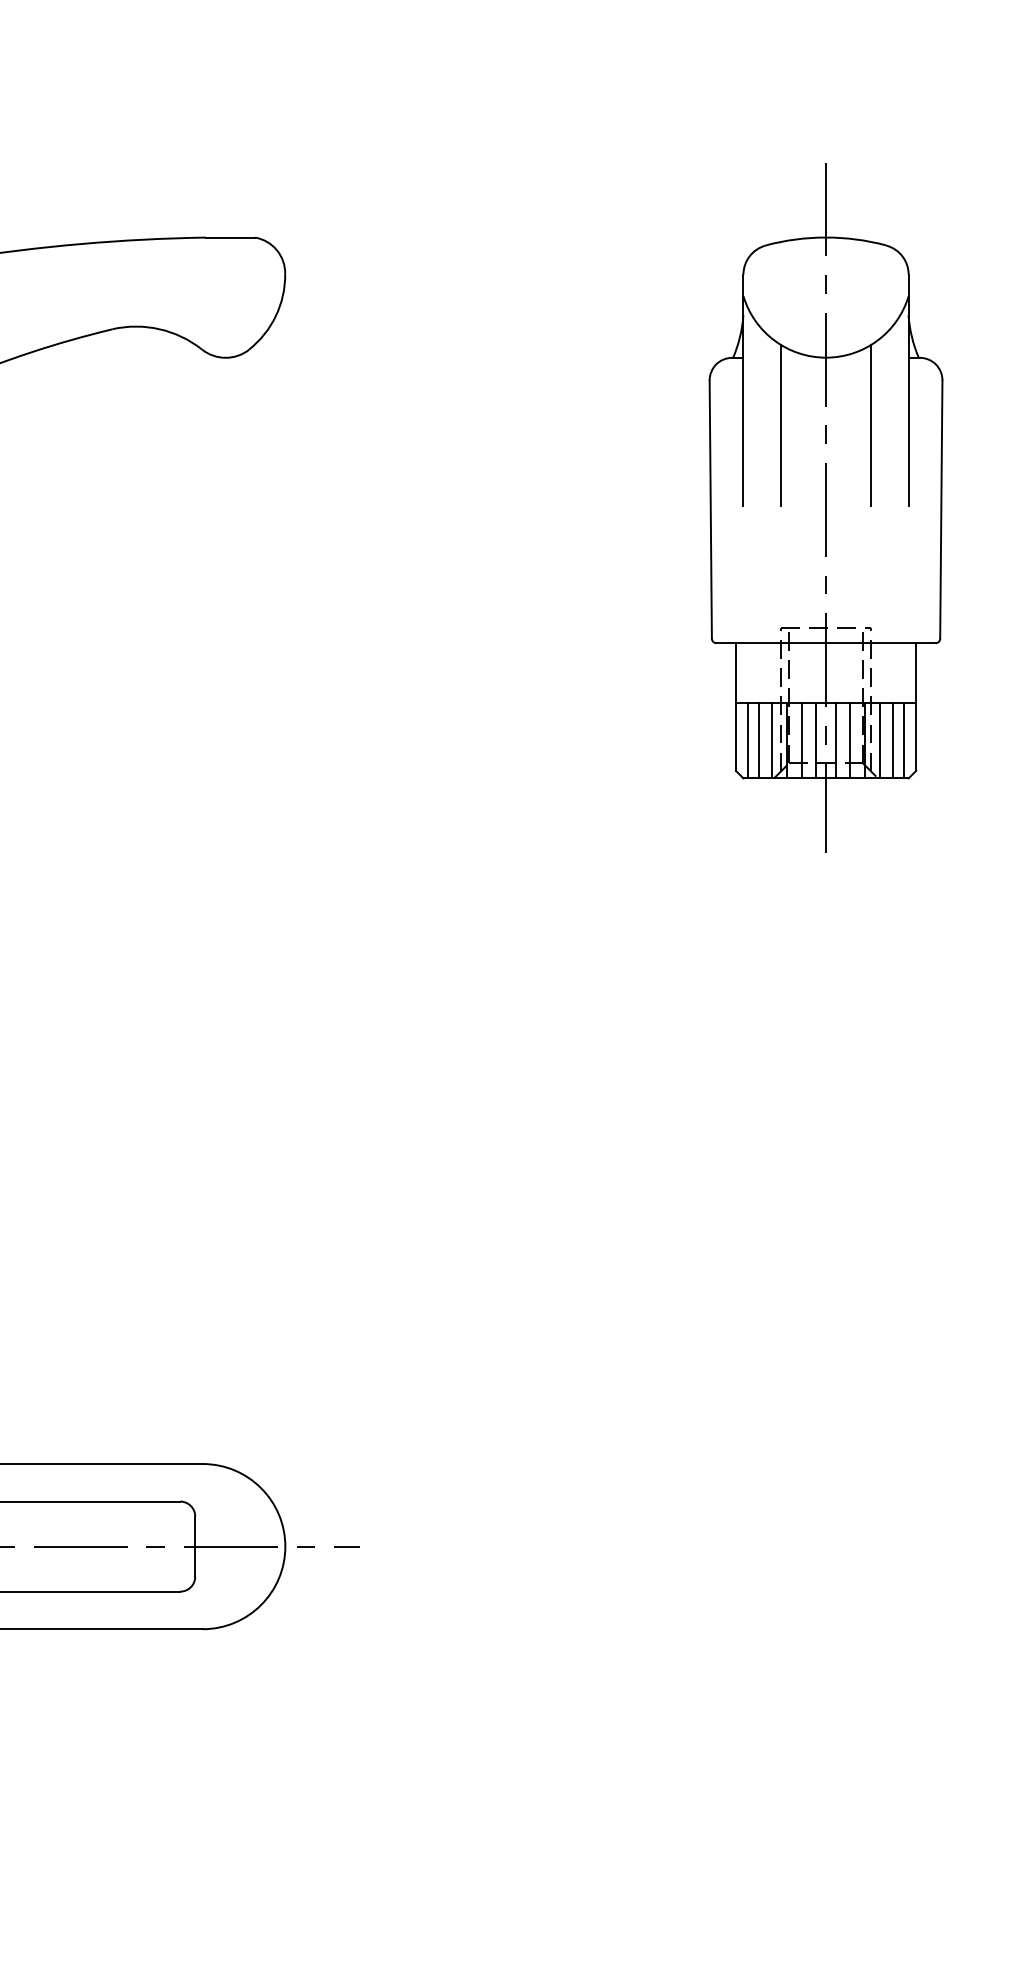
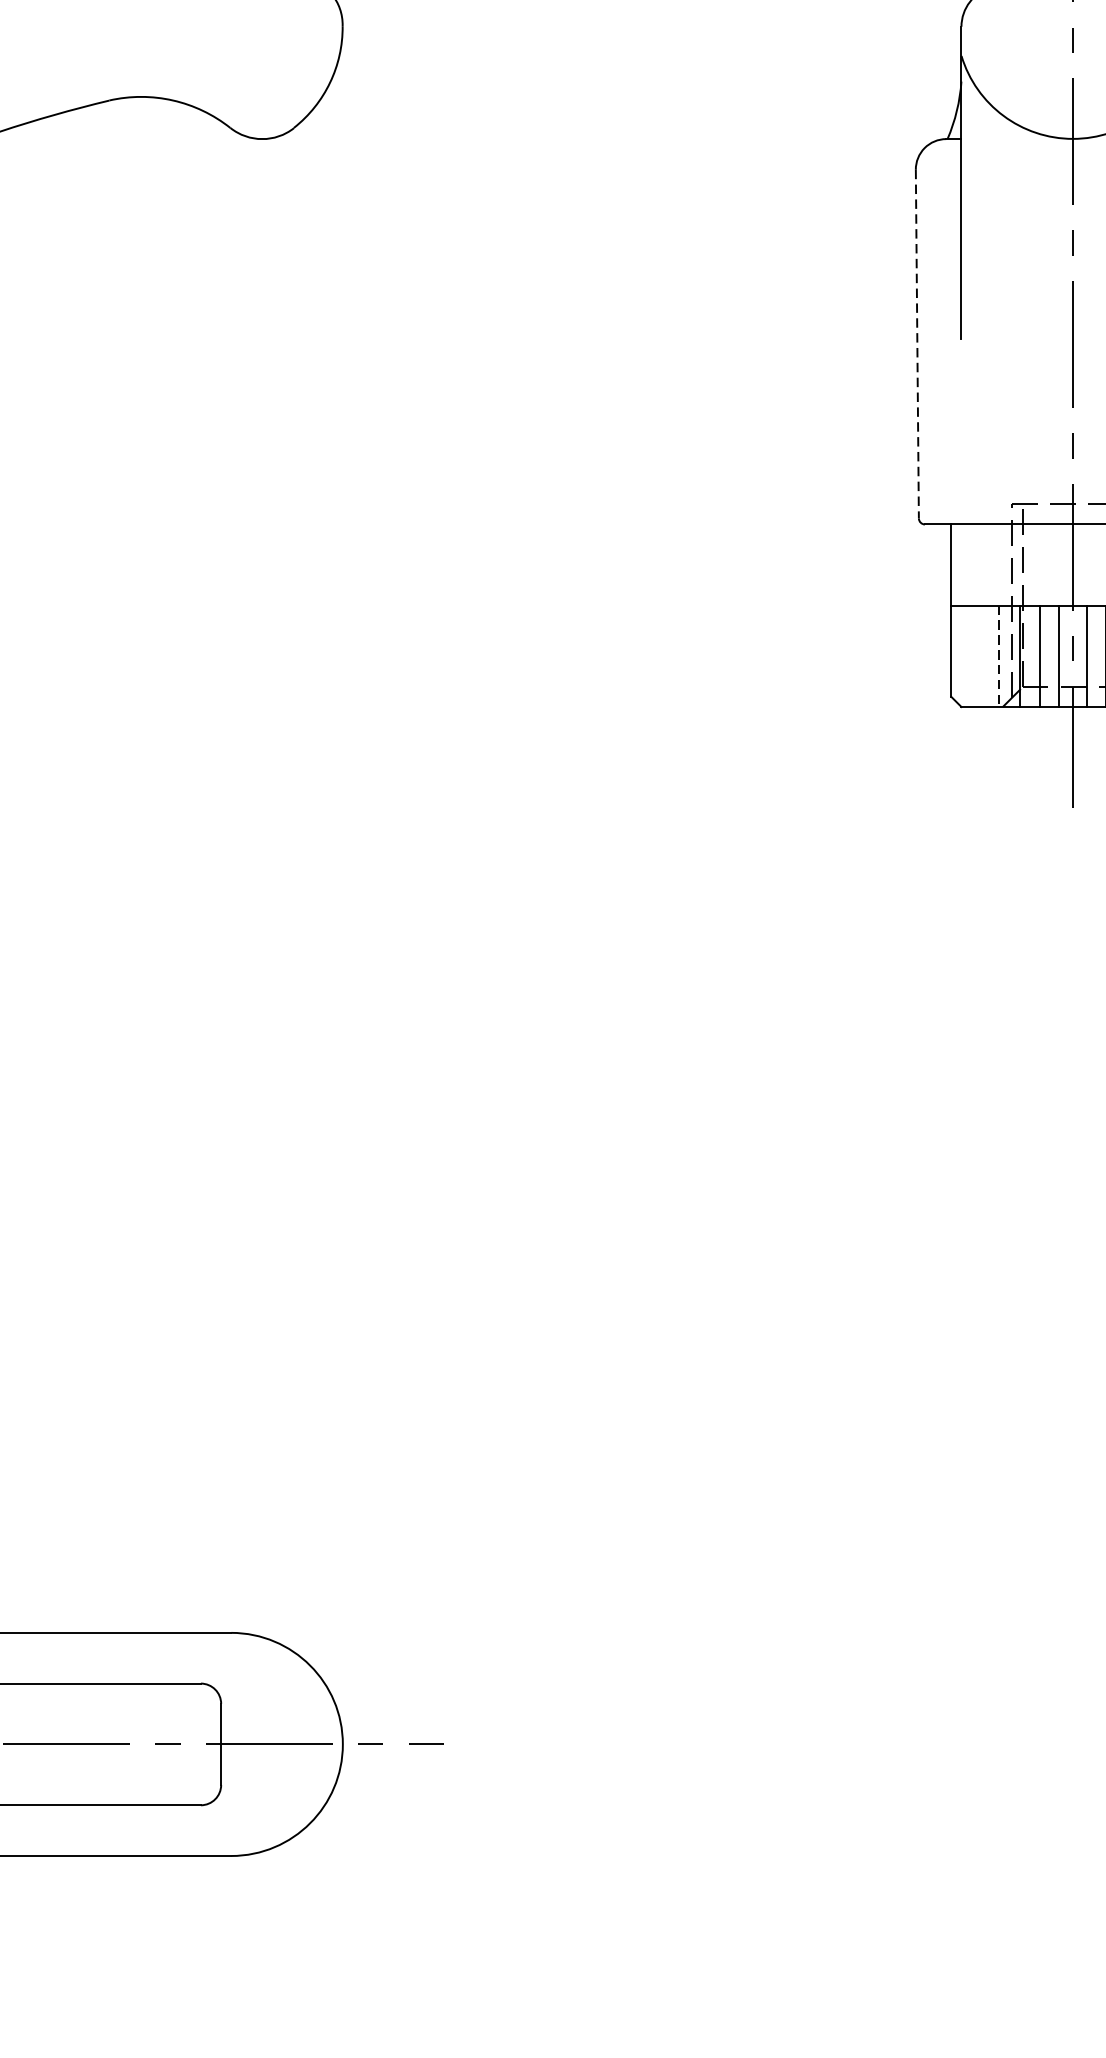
line: (780, 425) -> (1011, 230), removed
line: (710, 510) -> (916, 345), solid -> dashed
line: (747, 740) -> (966, 655), removed
line: (759, 740) -> (983, 655), removed
line: (771, 740) -> (999, 655), solid -> dashed

